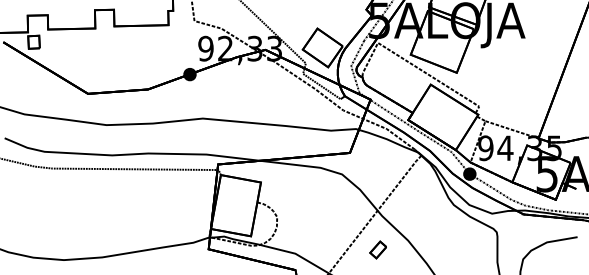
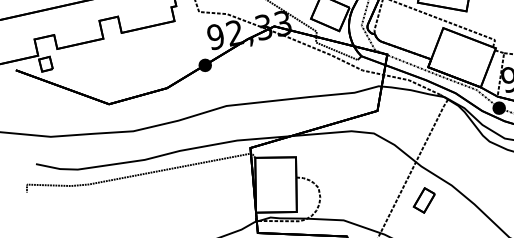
part: (377, 249) -> (423, 200), size x1.43

